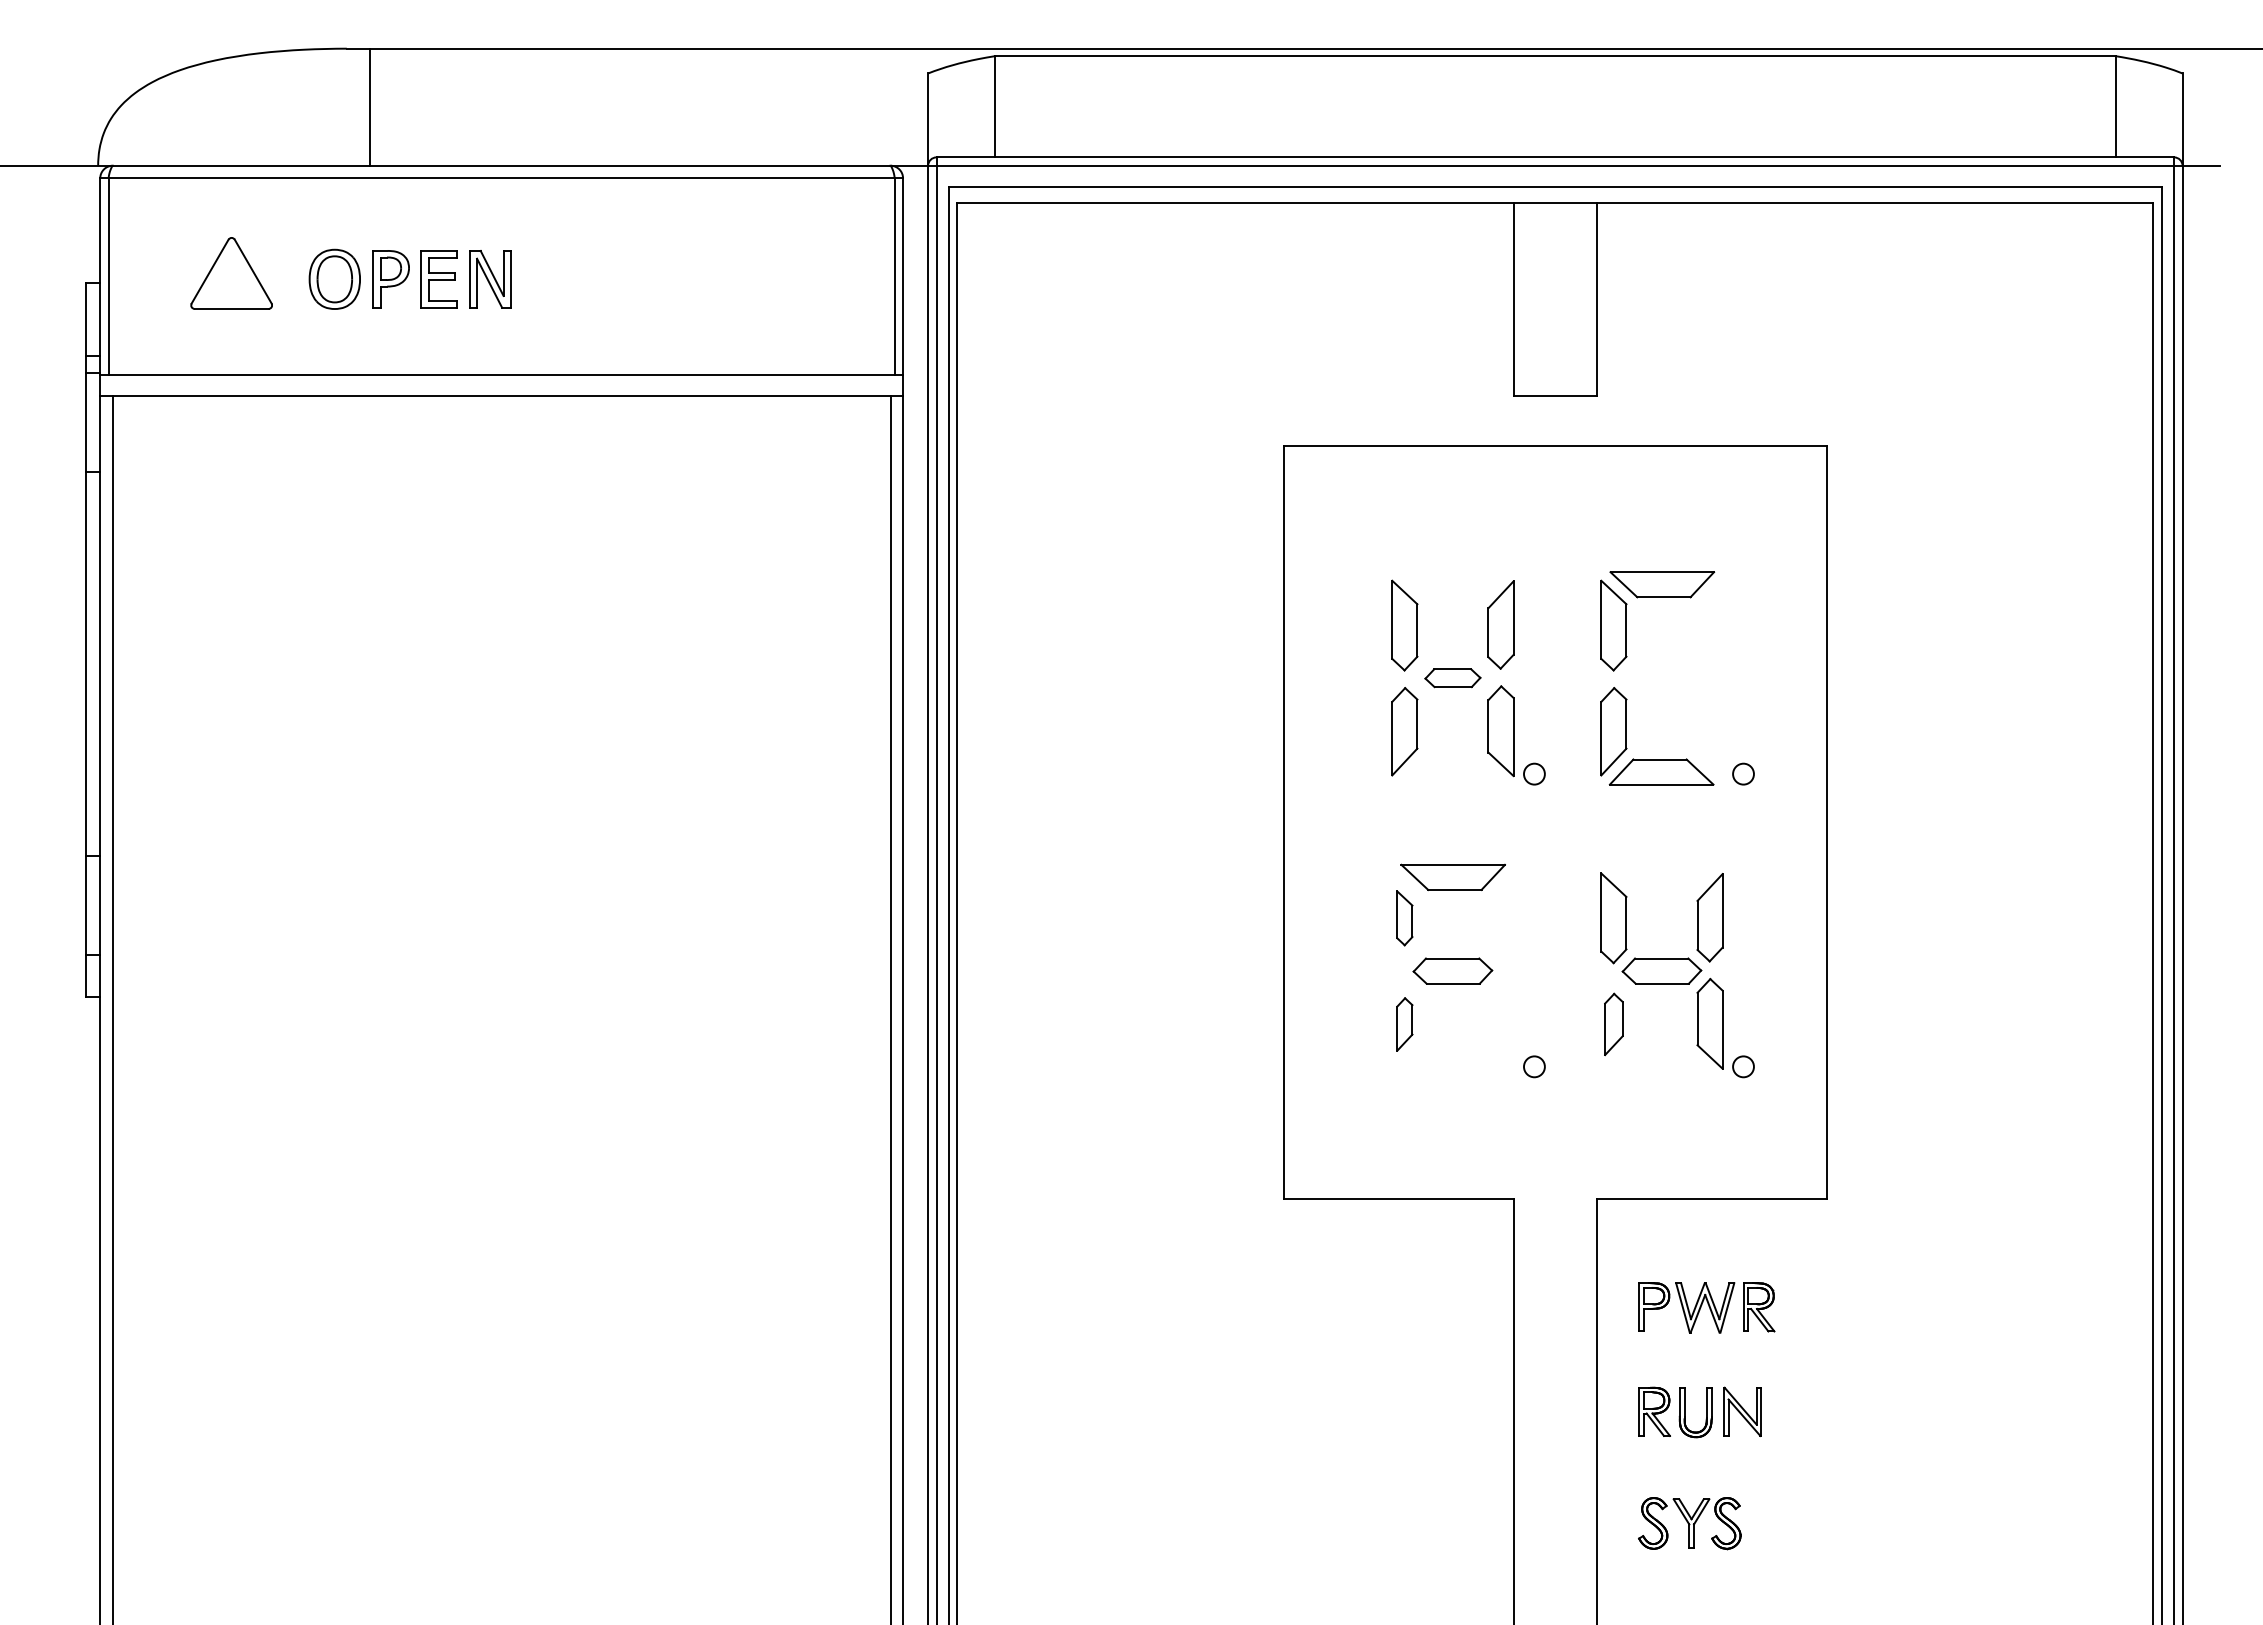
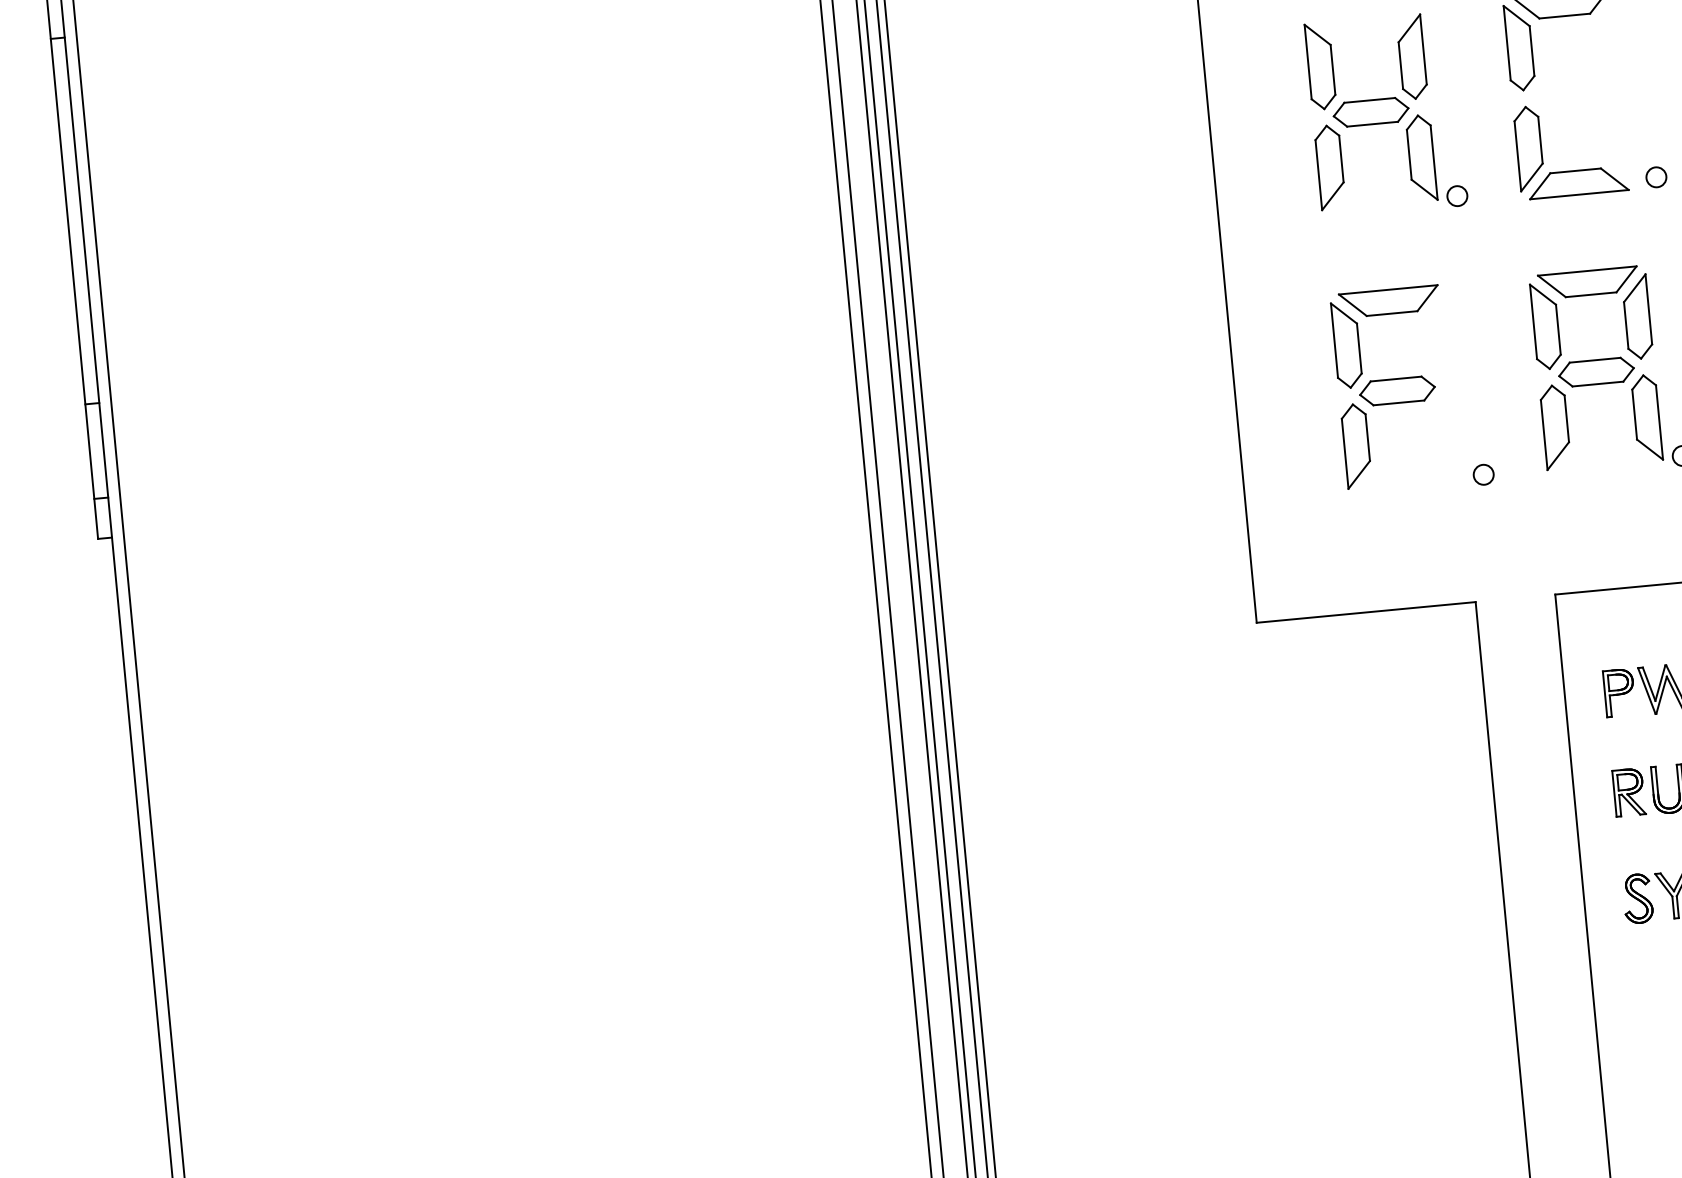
part: (1452, 677) -> (1370, 111), size x1.43
part: (1662, 876) -> (1588, 282), added
part: (1404, 918) -> (1346, 345), size x1.67
part: (1404, 1024) -> (1356, 446), size x1.67
part: (1613, 1024) -> (1555, 427), size x1.43

